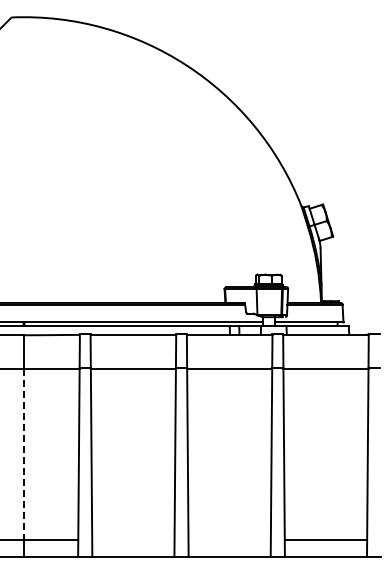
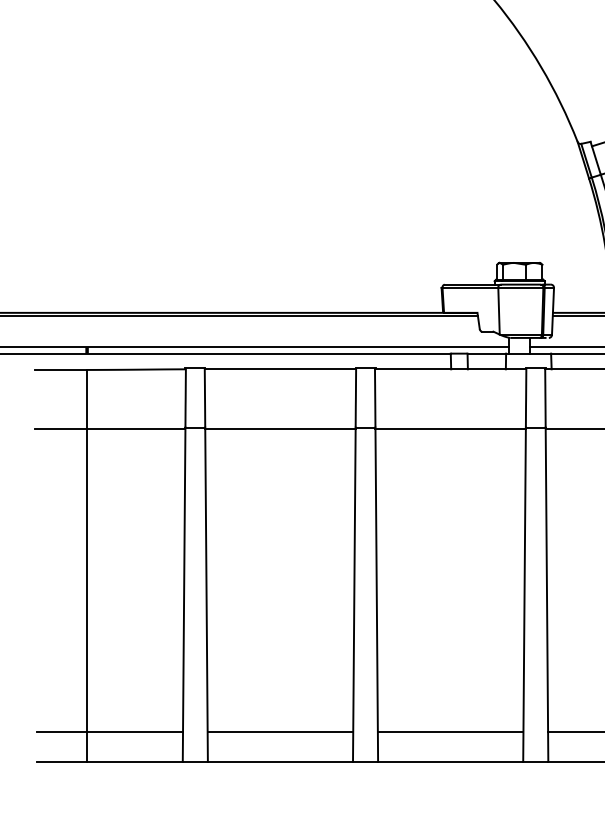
line: (24, 454) -> (87, 580), dashed -> solid
line: (133, 539) -> (280, 730), added
line: (229, 539) -> (450, 730), added

